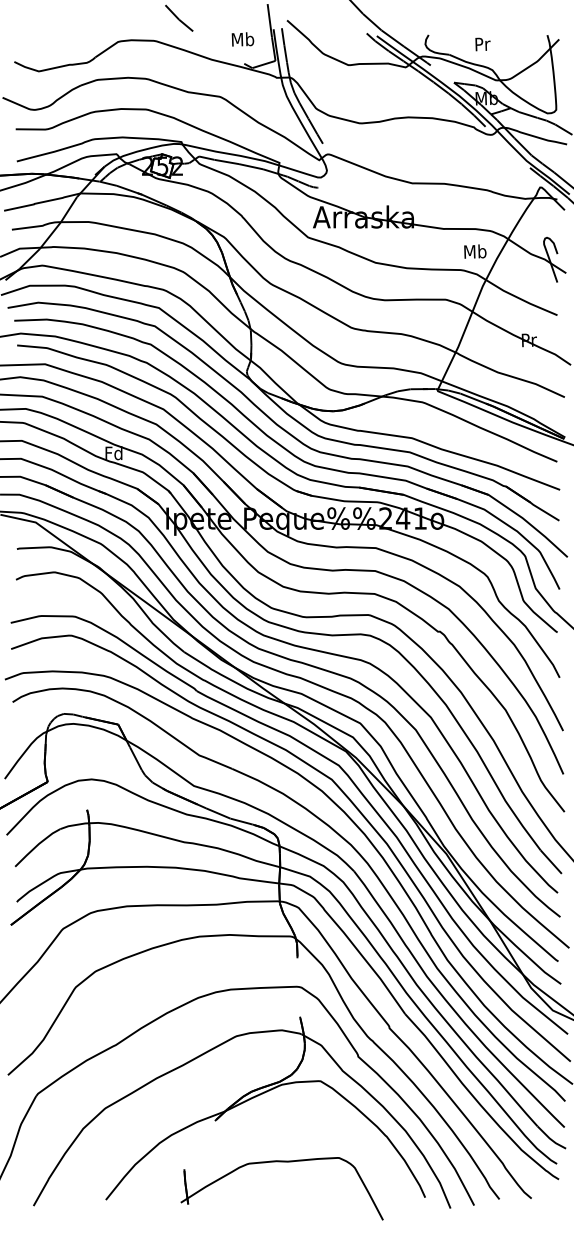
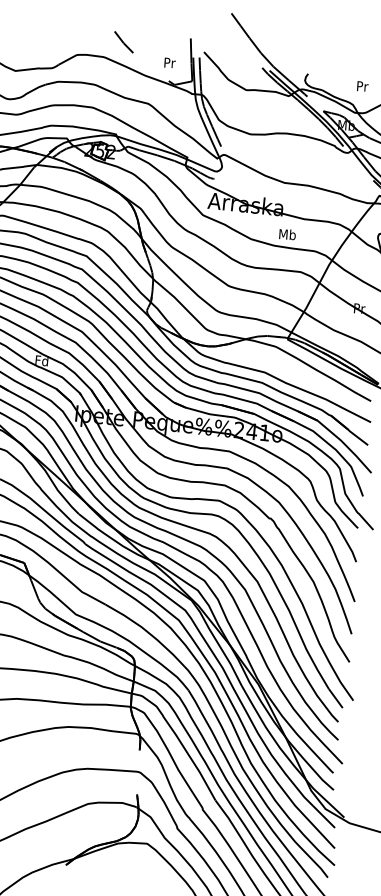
text: (242, 39) -> (169, 62), Mb -> Pr
text: (482, 44) -> (362, 86), moved
text: (475, 251) -> (287, 234), moved

